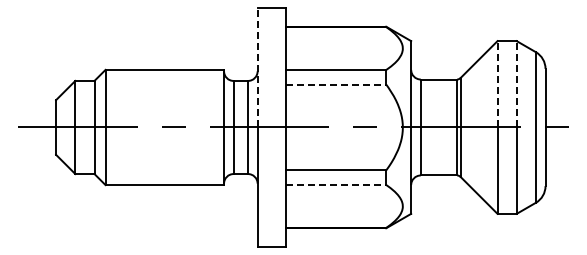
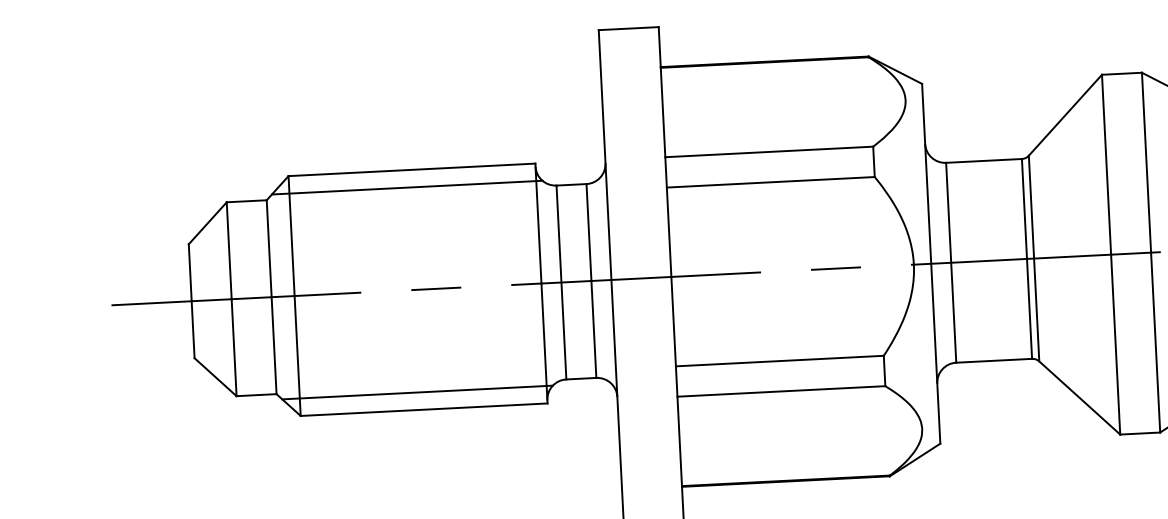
line: (257, 67) -> (604, 155), dashed -> solid
line: (162, 78) -> (408, 187), added
line: (497, 83) -> (1106, 163), dashed -> solid
line: (516, 83) -> (1145, 161), dashed -> solid
line: (336, 84) -> (771, 182), dashed -> solid
line: (162, 176) -> (418, 392), added
line: (336, 184) -> (781, 390), dashed -> solid

